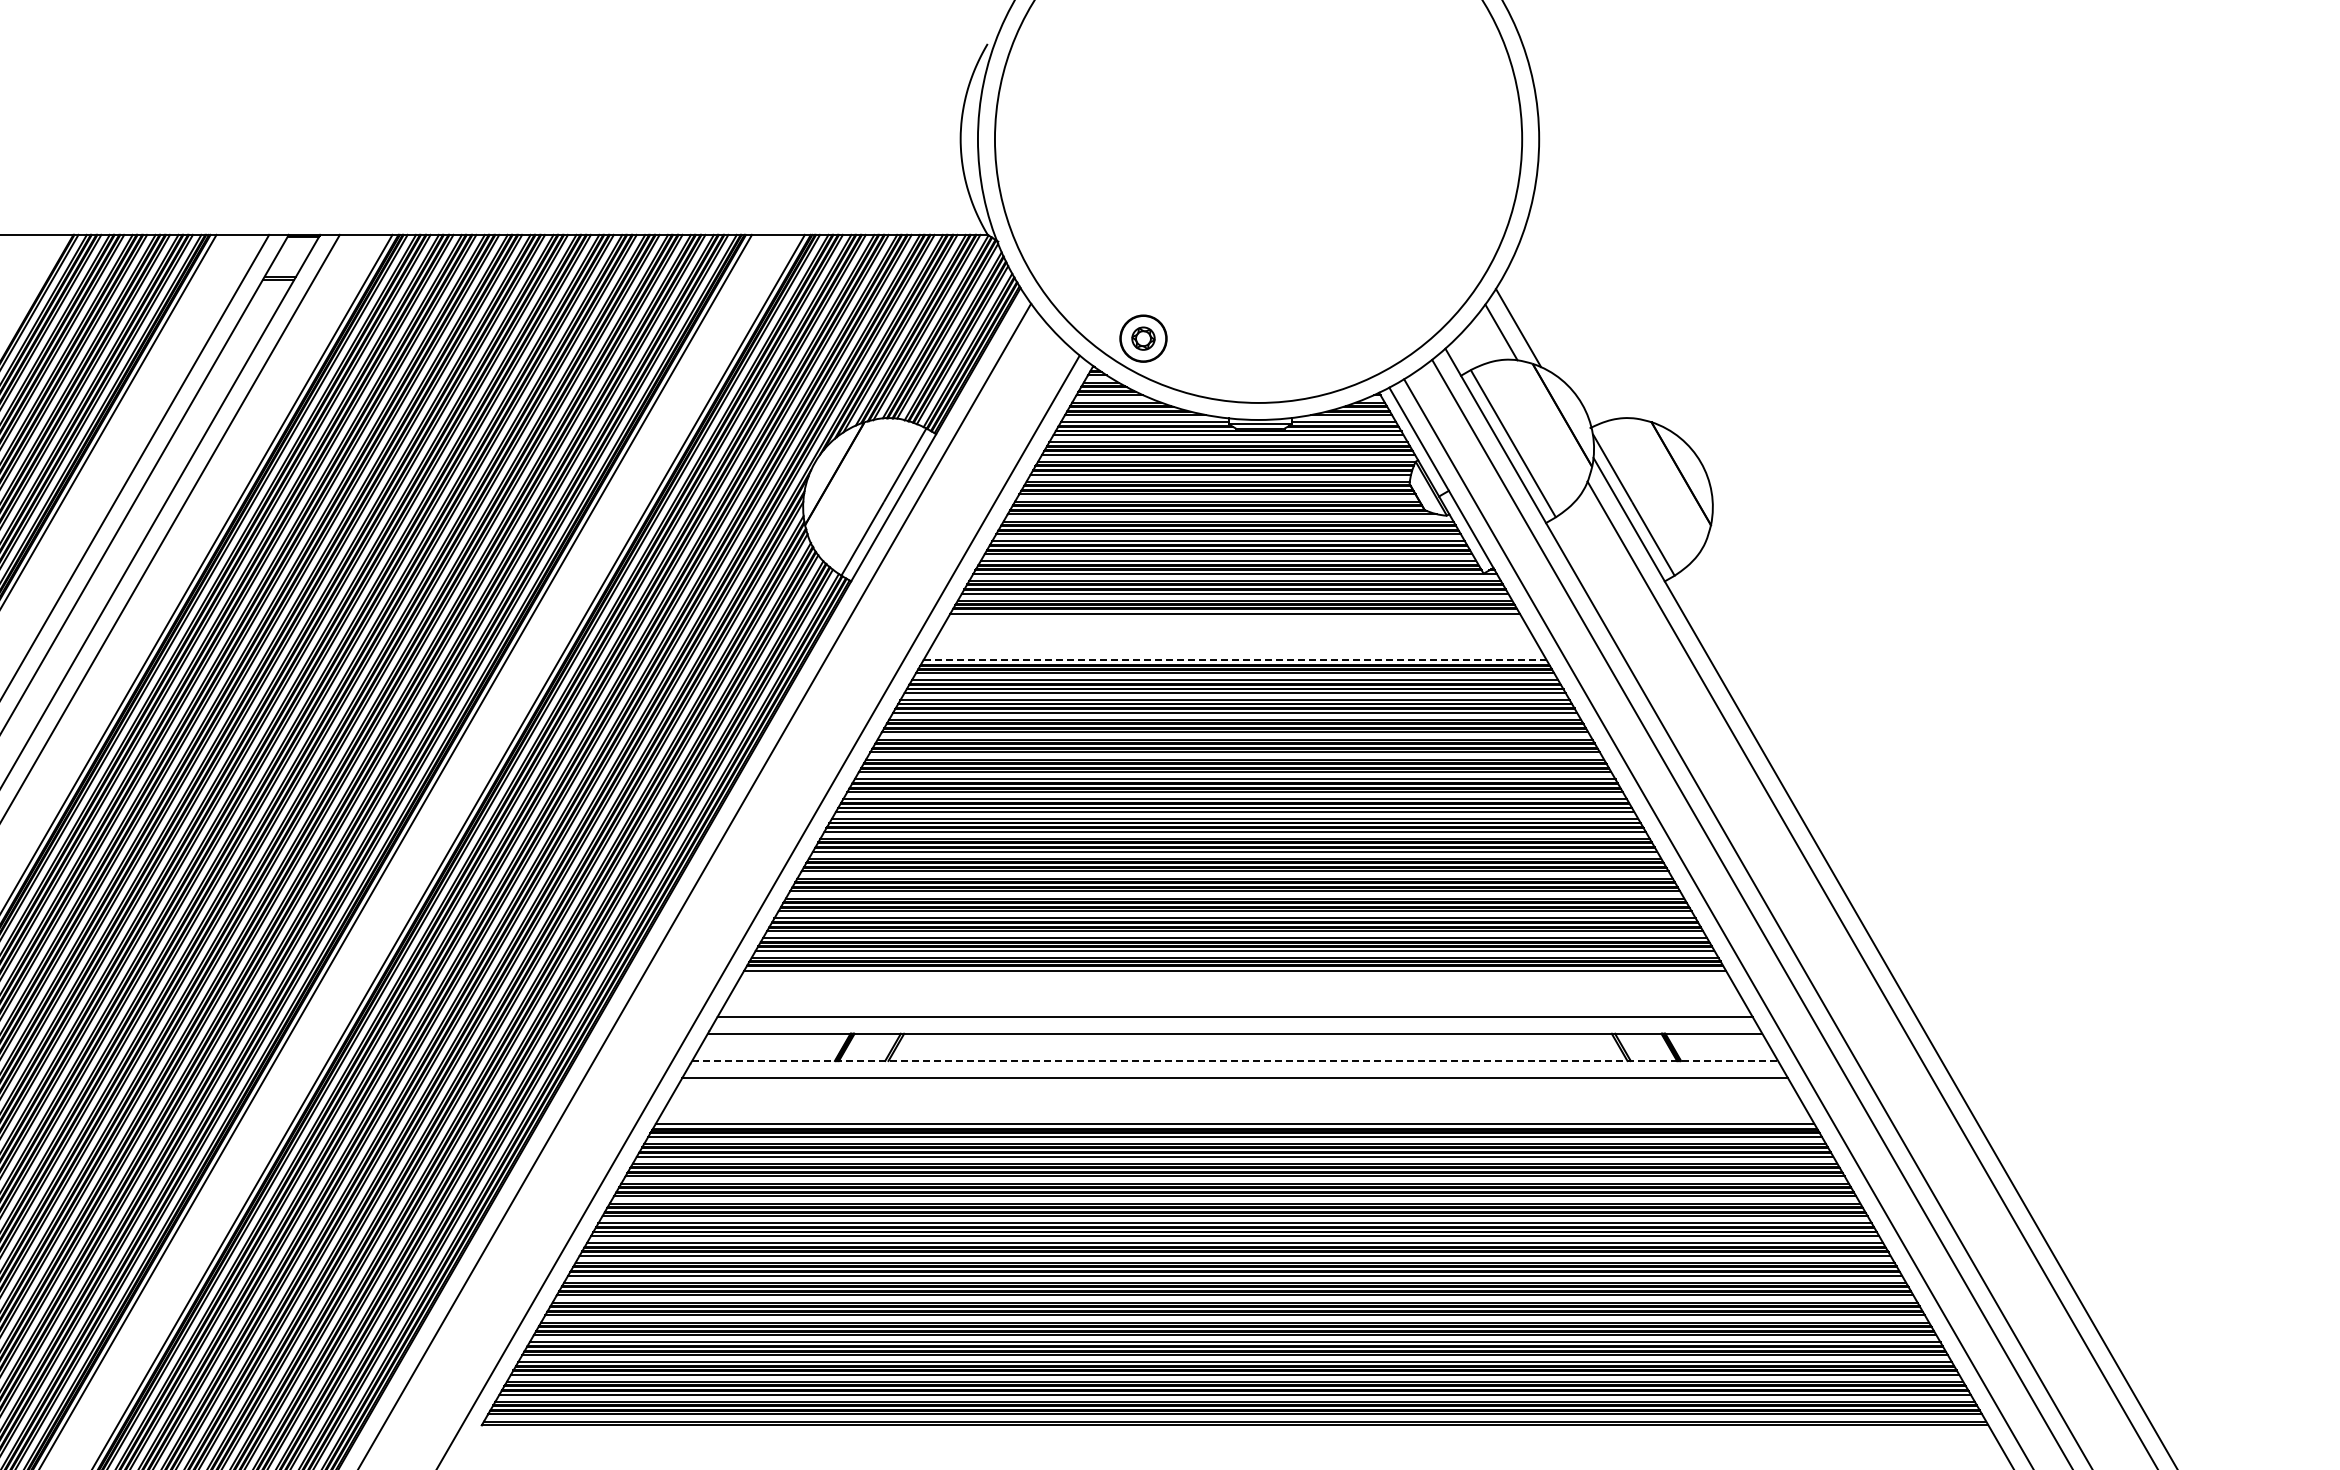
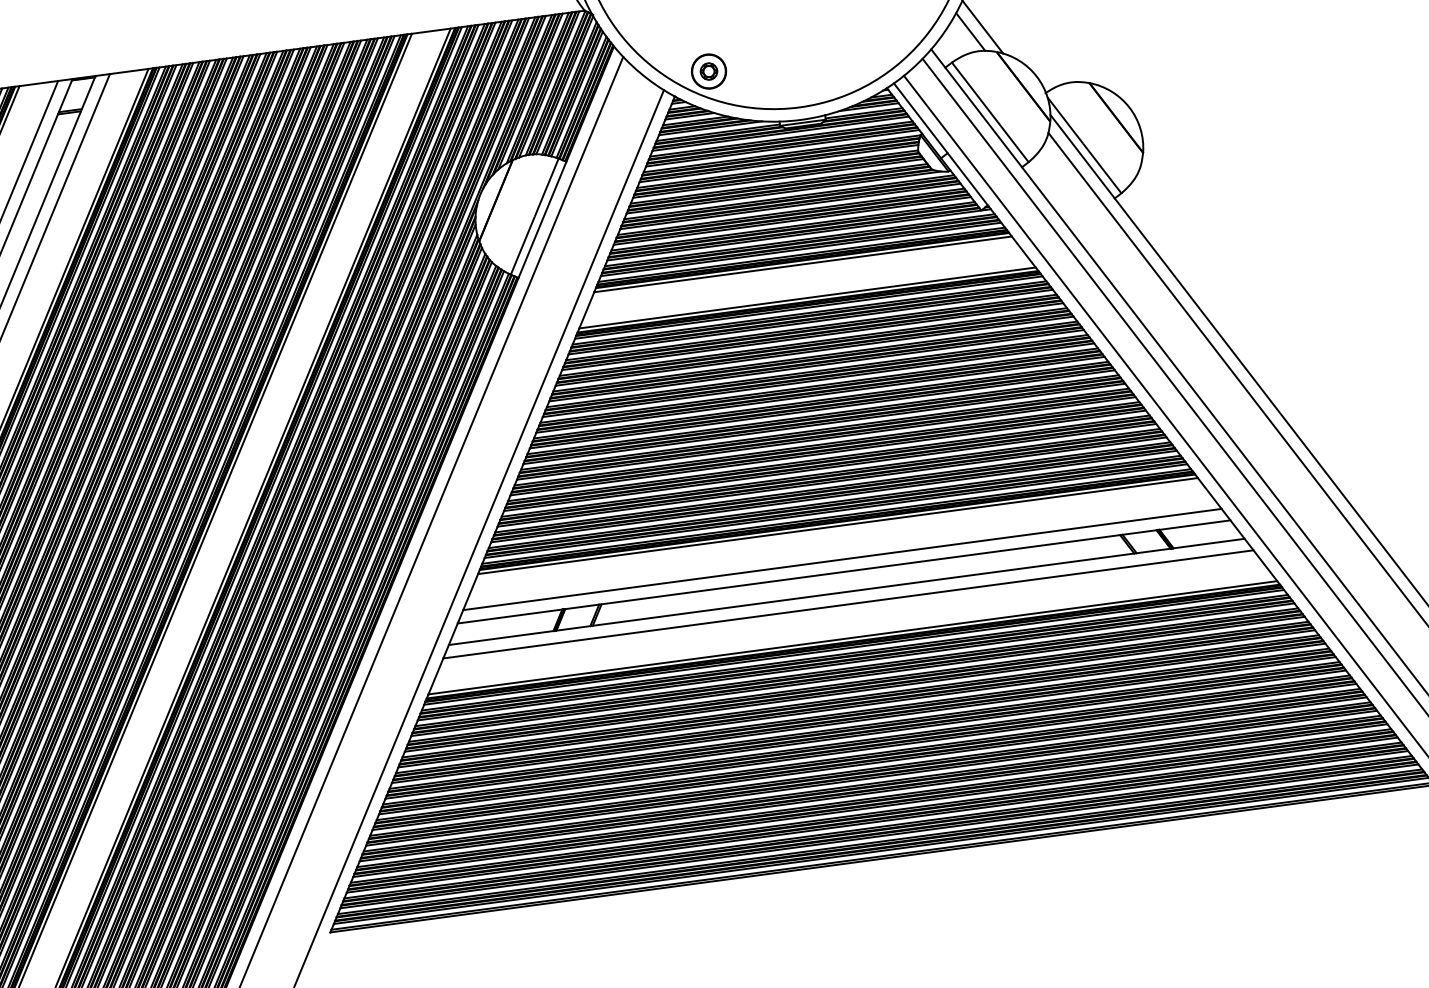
line: (1235, 659) -> (807, 297), dashed -> solid
line: (1235, 1061) -> (847, 592), dashed -> solid

